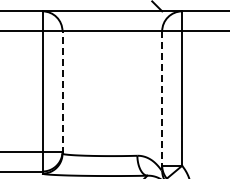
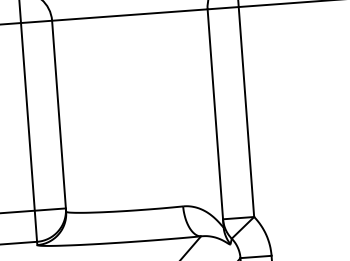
line: (62, 91) -> (58, 114), dashed -> solid
line: (162, 100) -> (216, 117), dashed -> solid

